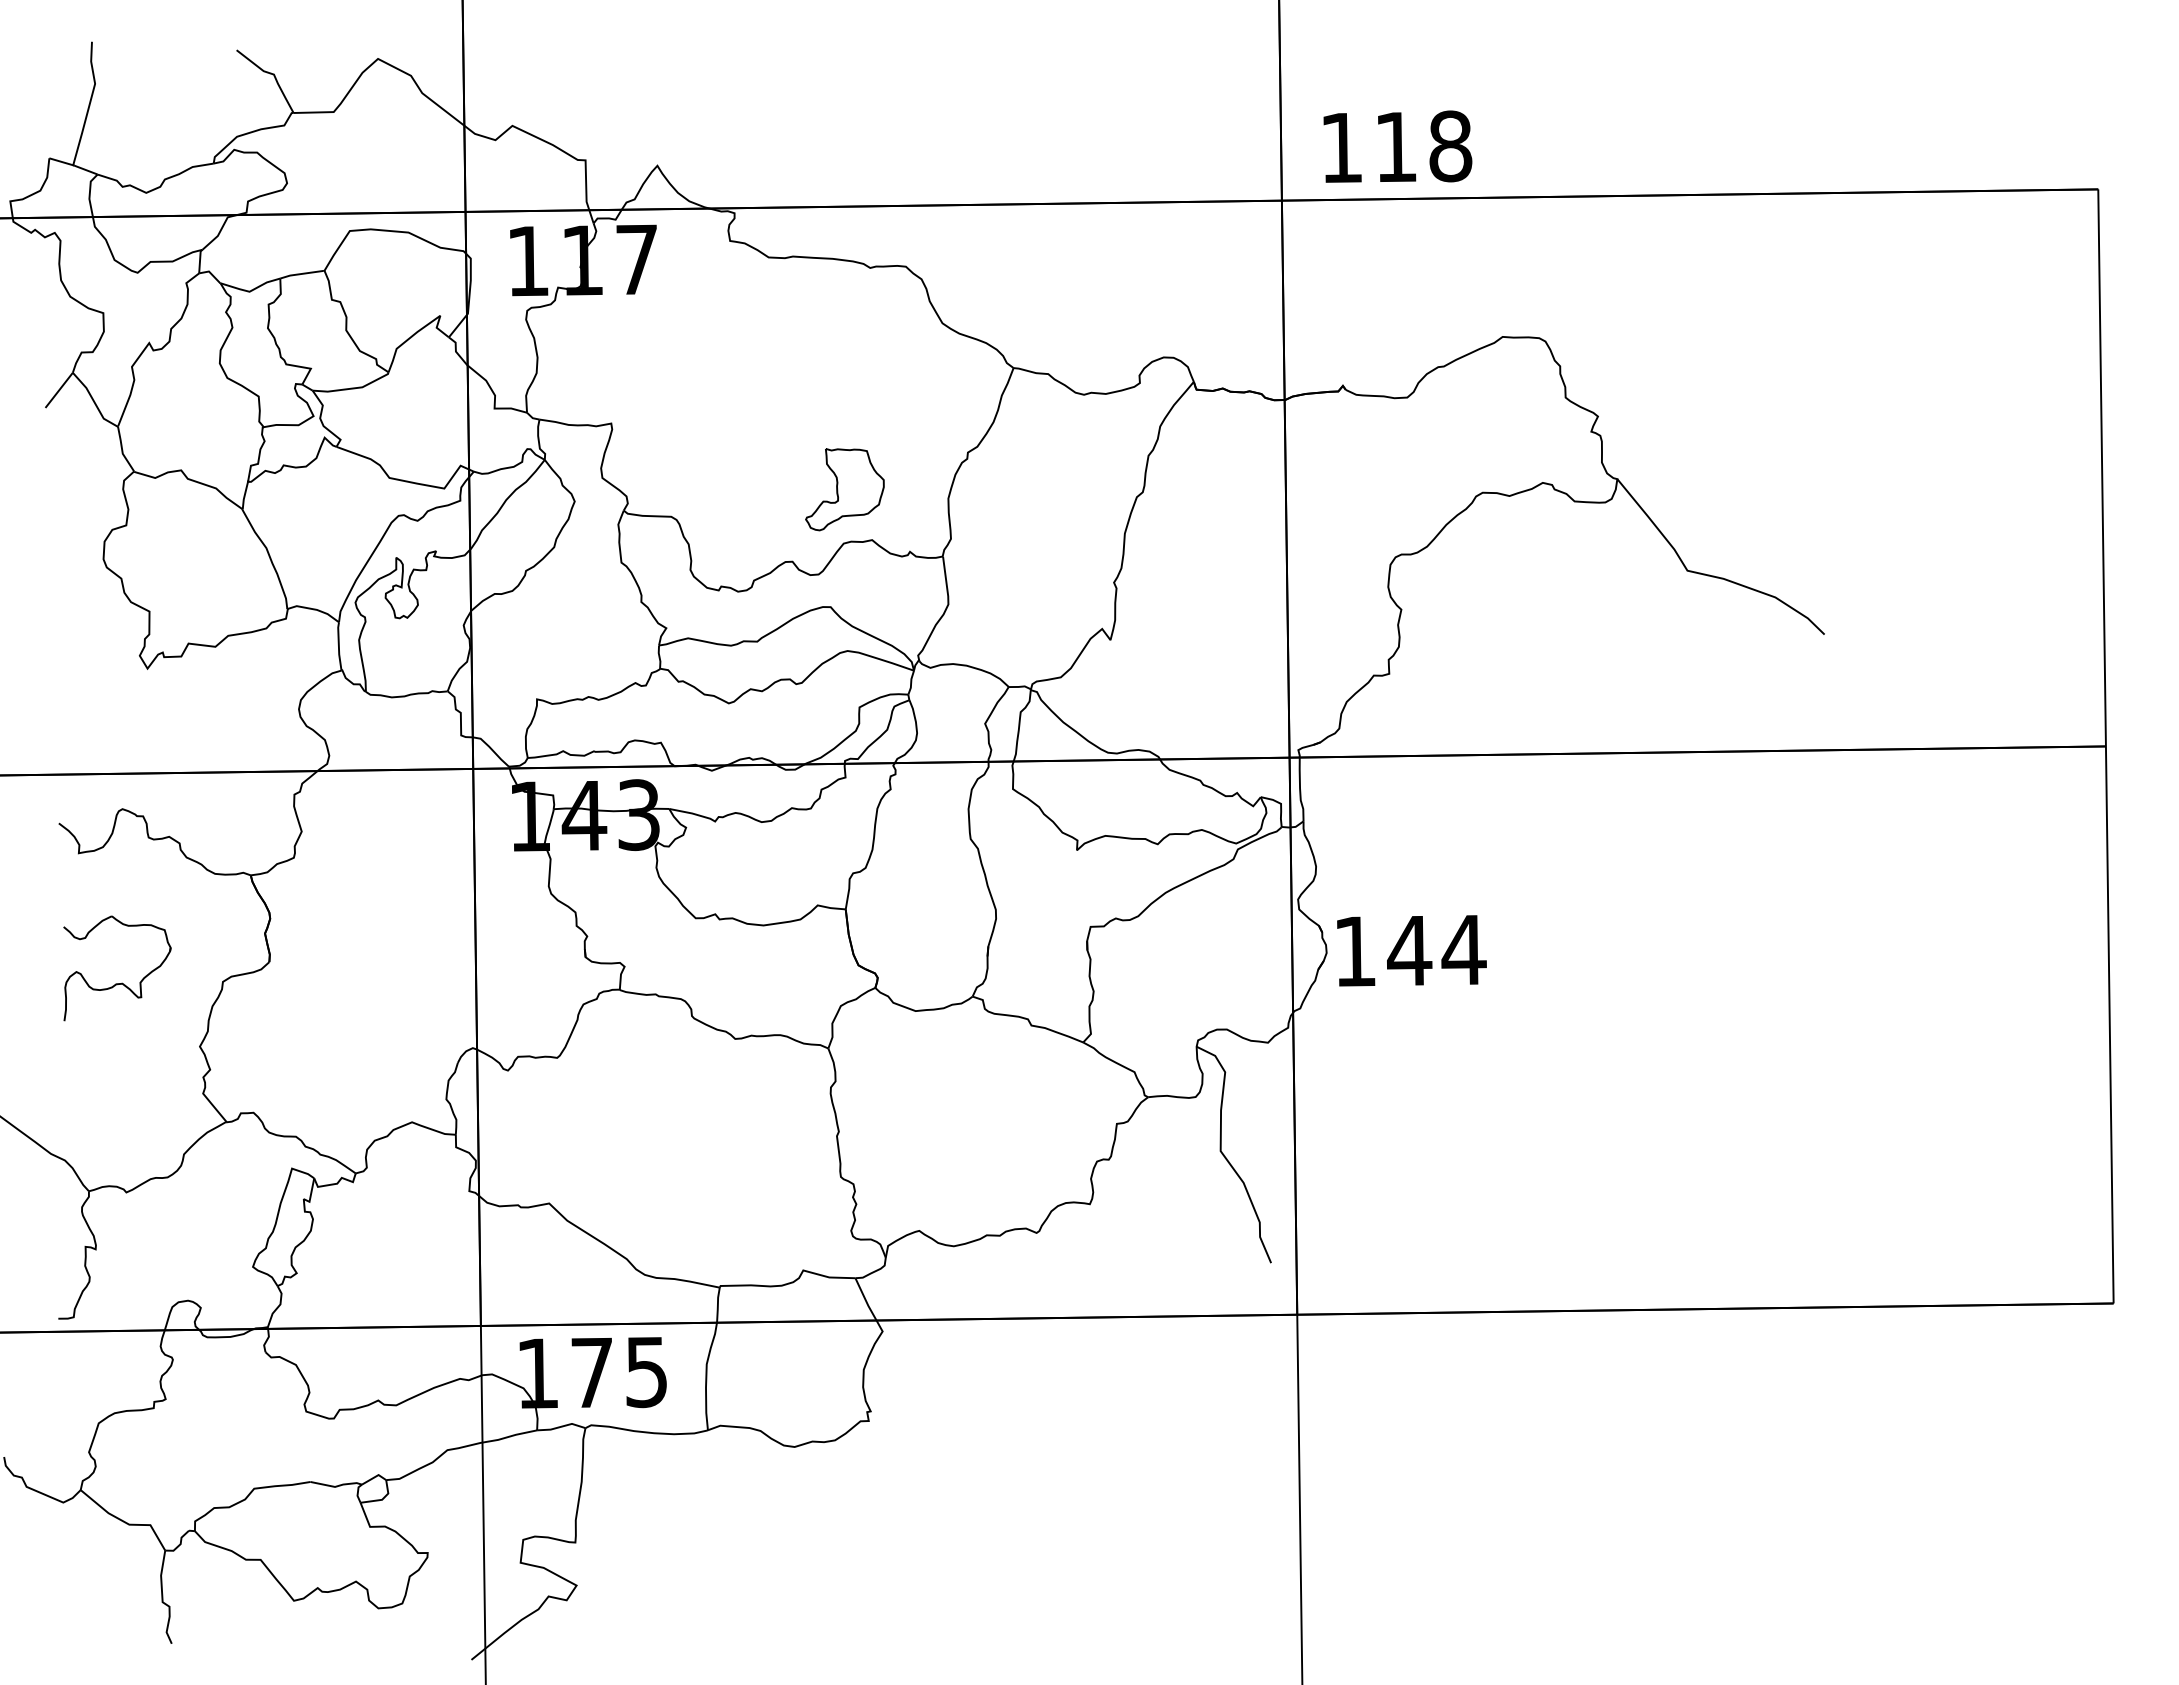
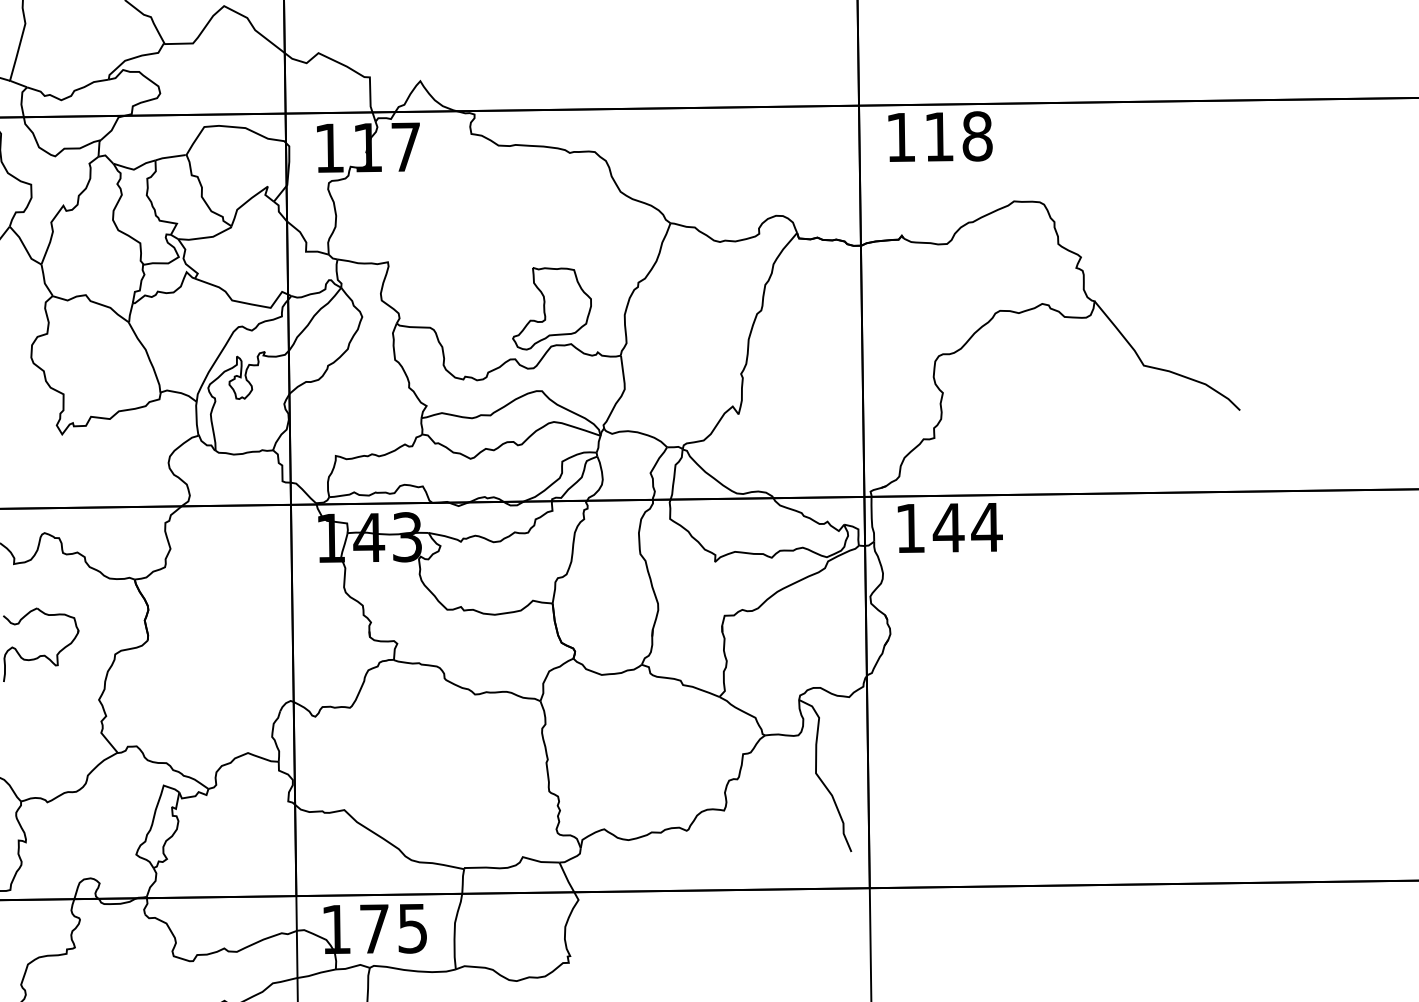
text: (1397, 146) -> (940, 136), moved
part: (844, 489) -> (551, 308), size x1.43
text: (1411, 950) -> (950, 527), moved

